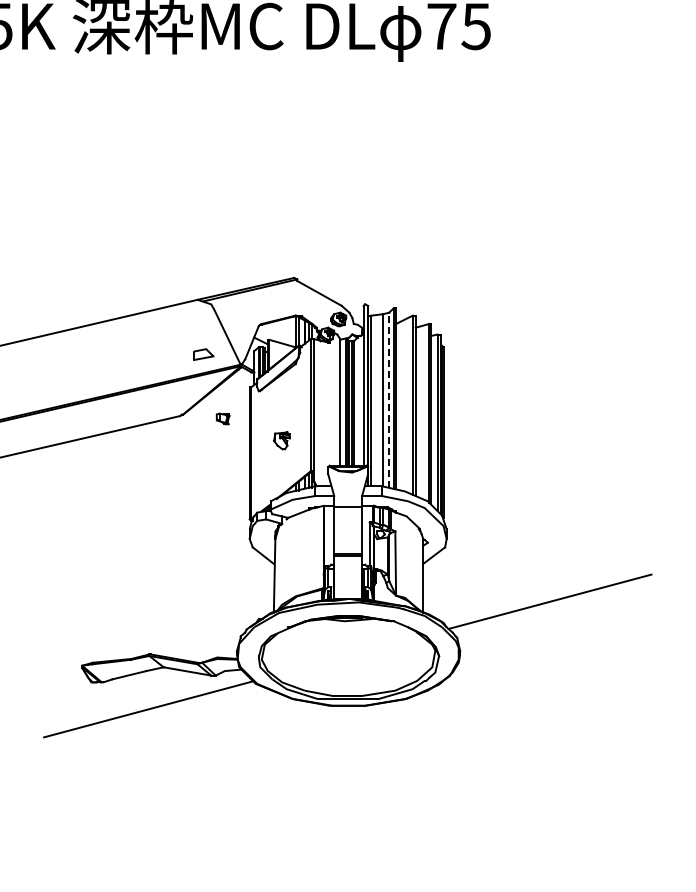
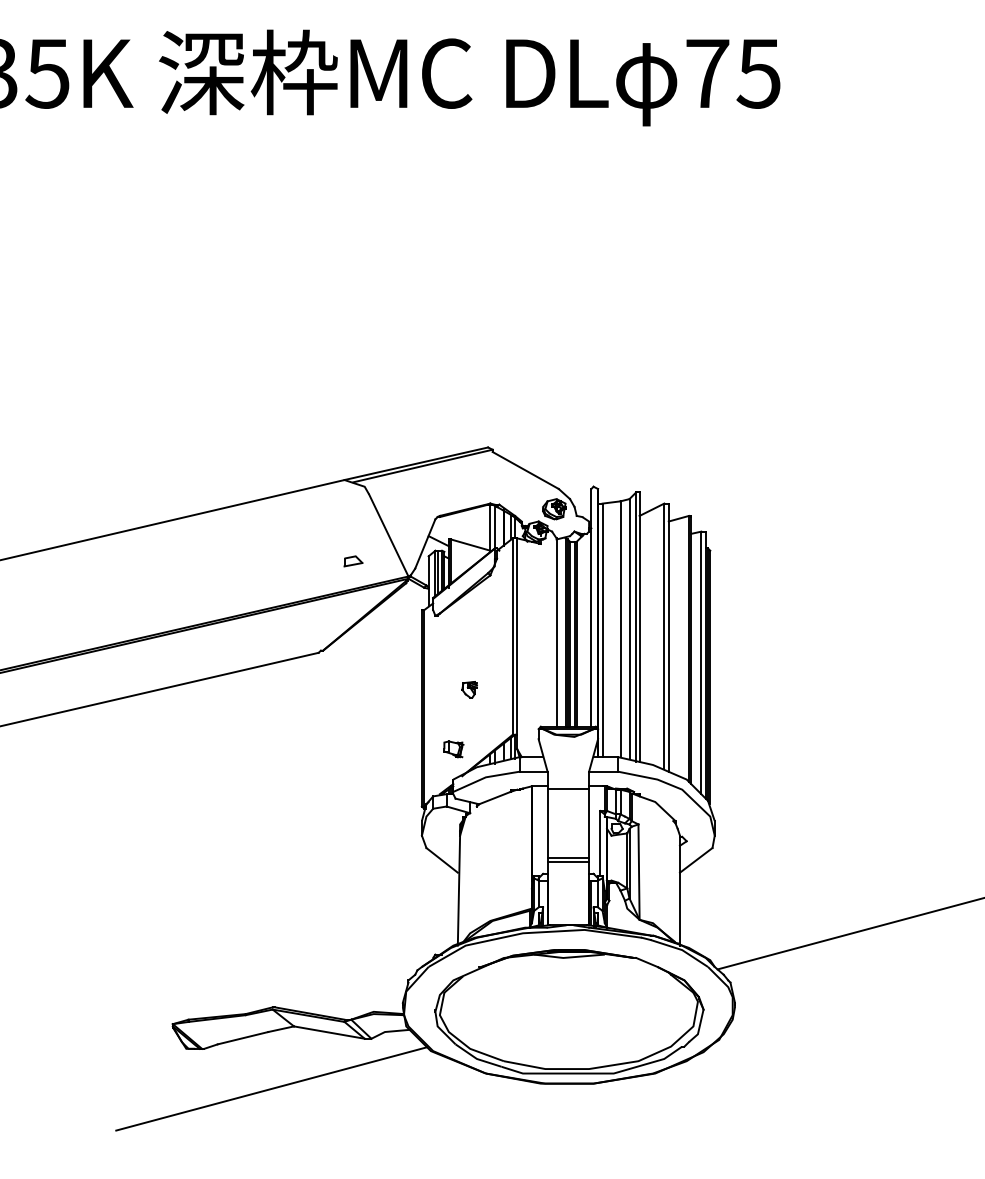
part: (203, 354) -> (353, 561), size x0.62
line: (389, 400) -> (629, 629), dashed -> solid
part: (222, 418) -> (452, 748), moved
part: (281, 440) -> (469, 689), size x0.62

